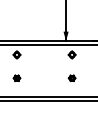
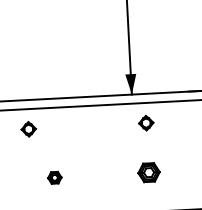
part: (16, 77) -> (53, 176), moved
part: (71, 78) -> (147, 173), size x1.6

